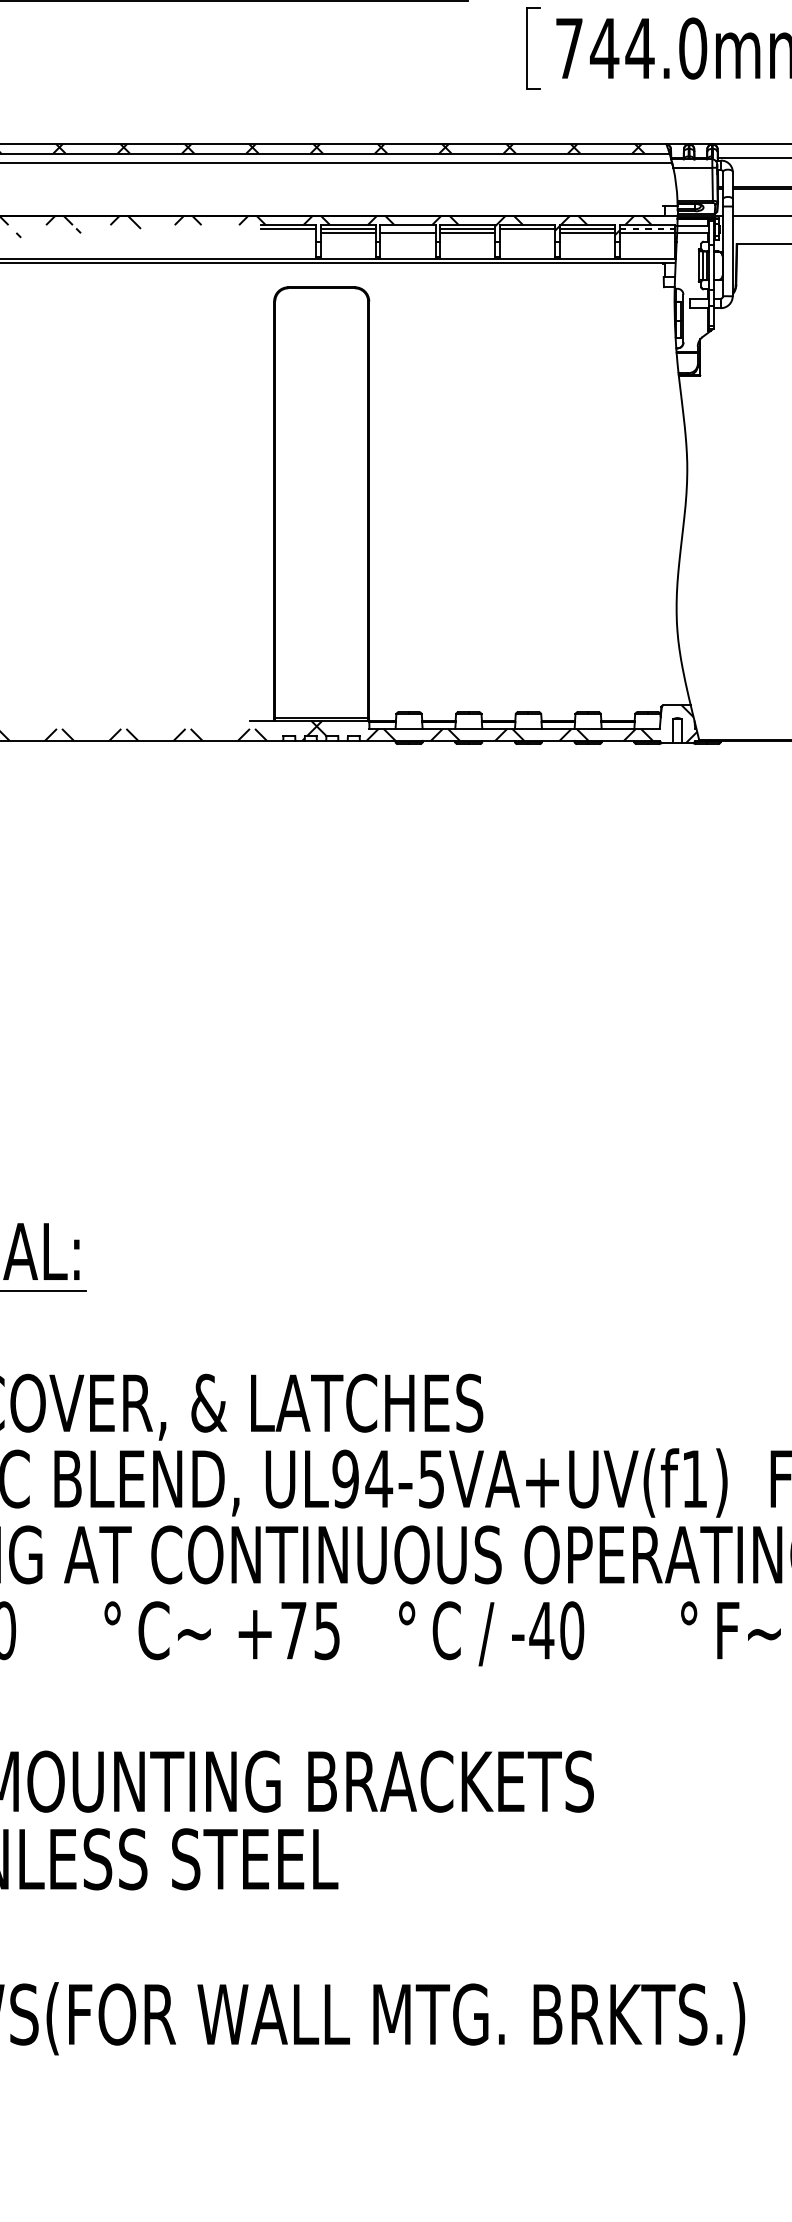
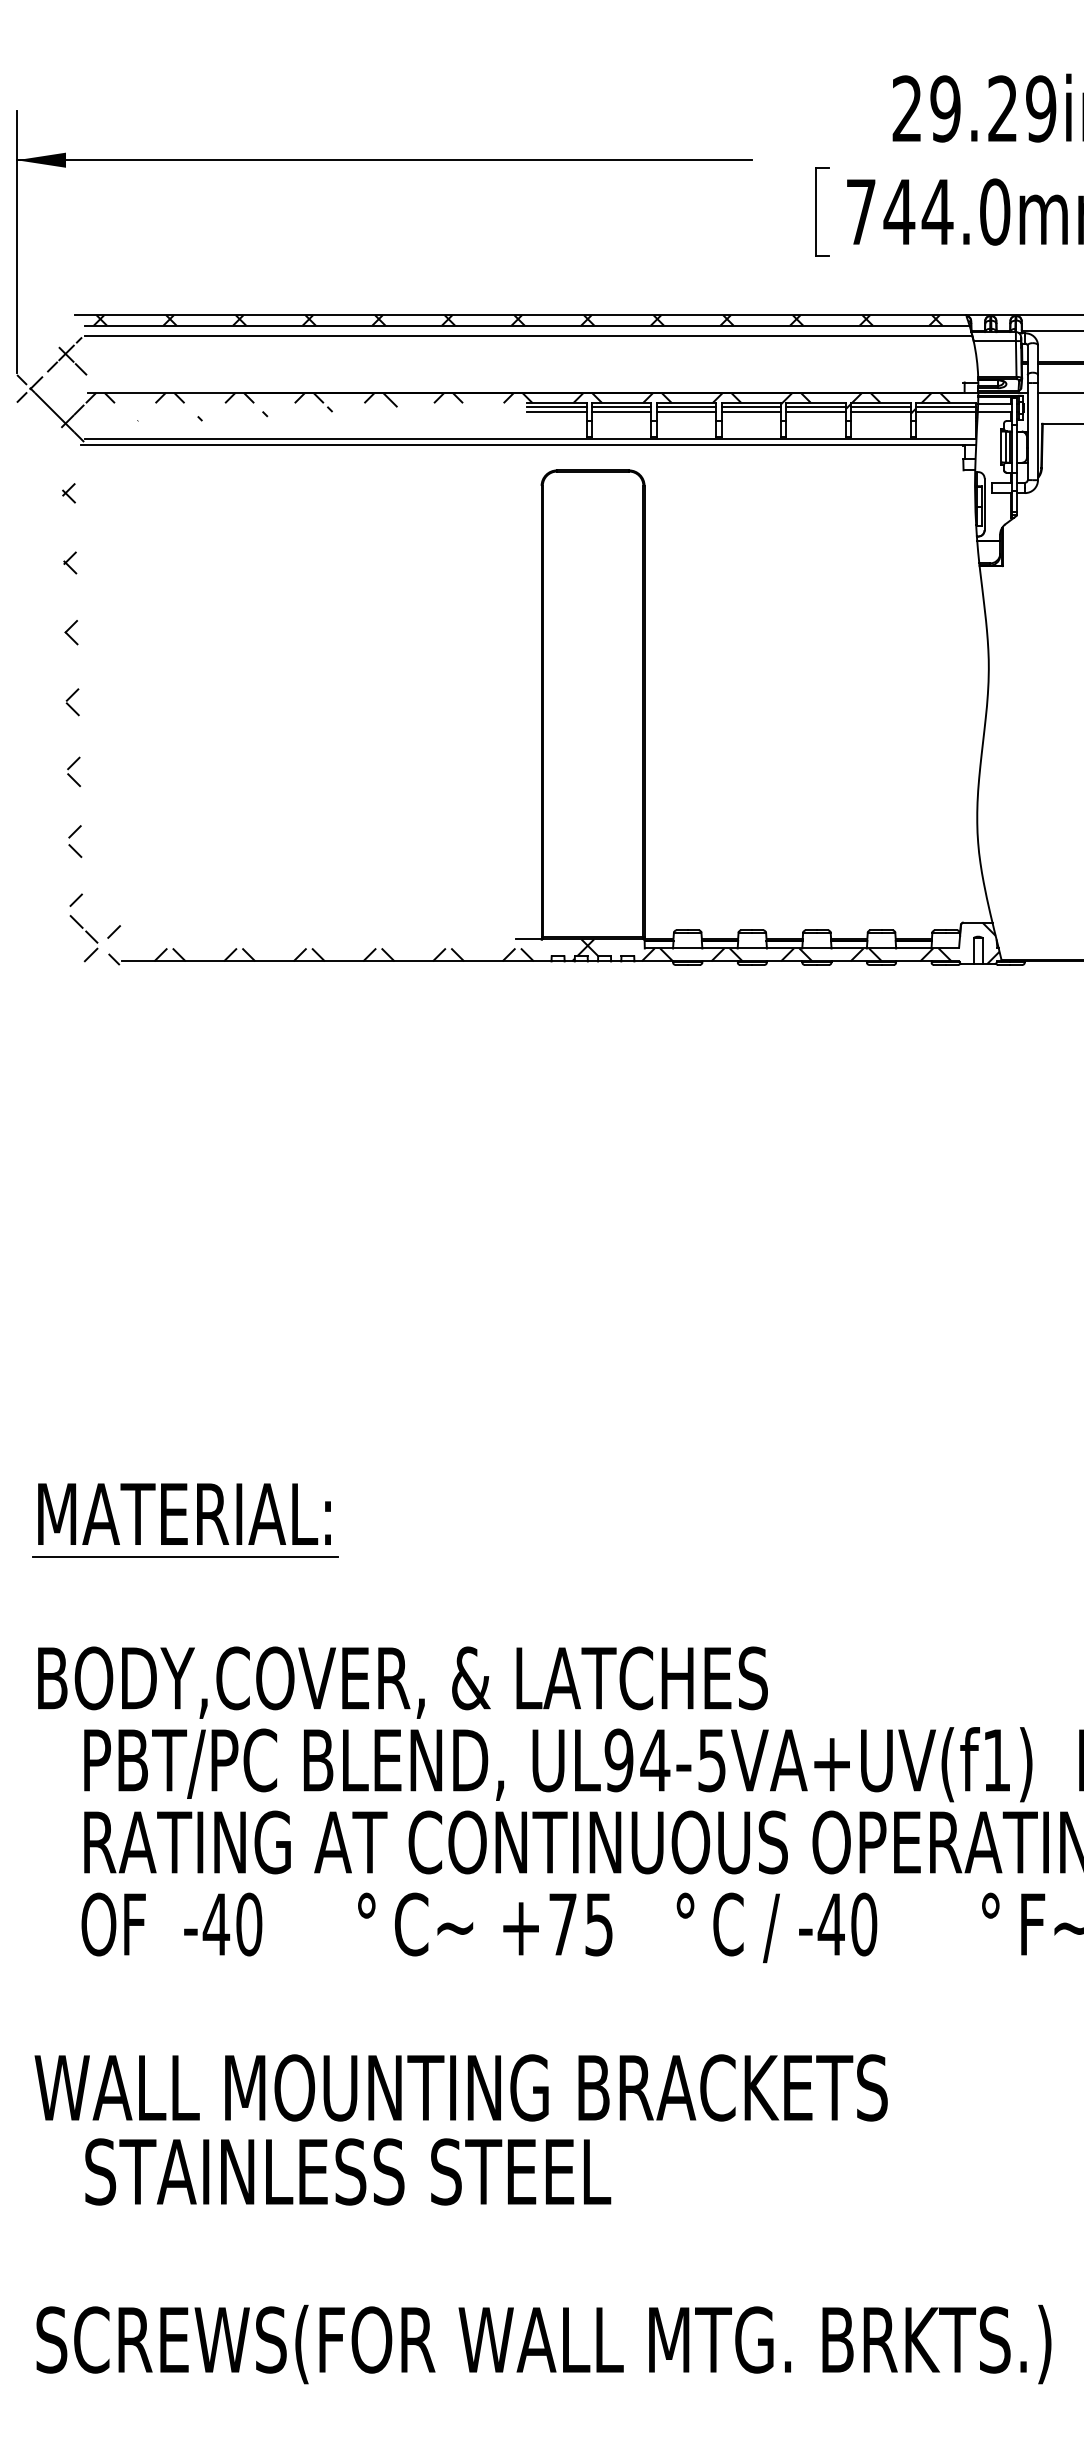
line: (407, 229) -> (686, 407), added
line: (647, 229) -> (945, 407), dashed -> solid
line: (287, 233) -> (556, 412), added
line: (527, 233) -> (815, 412), added

